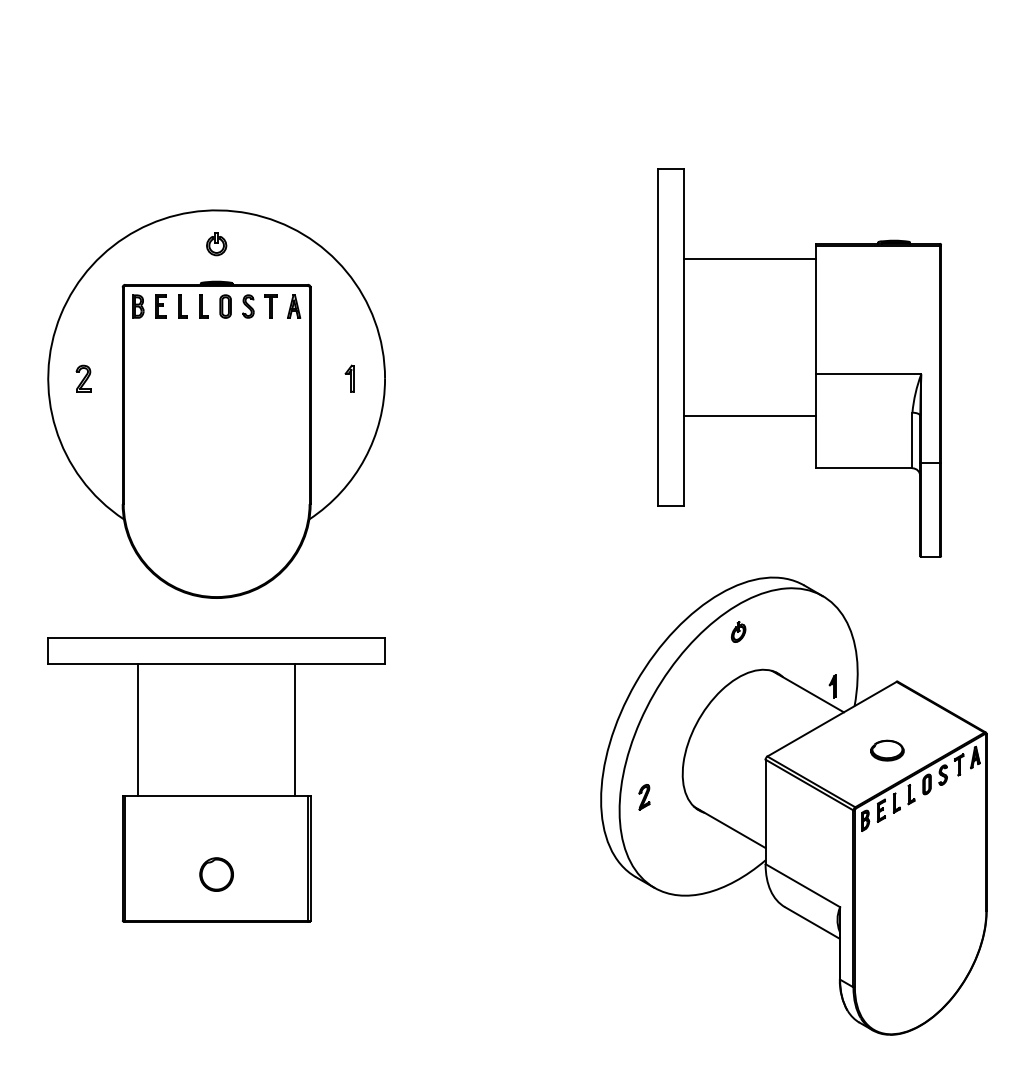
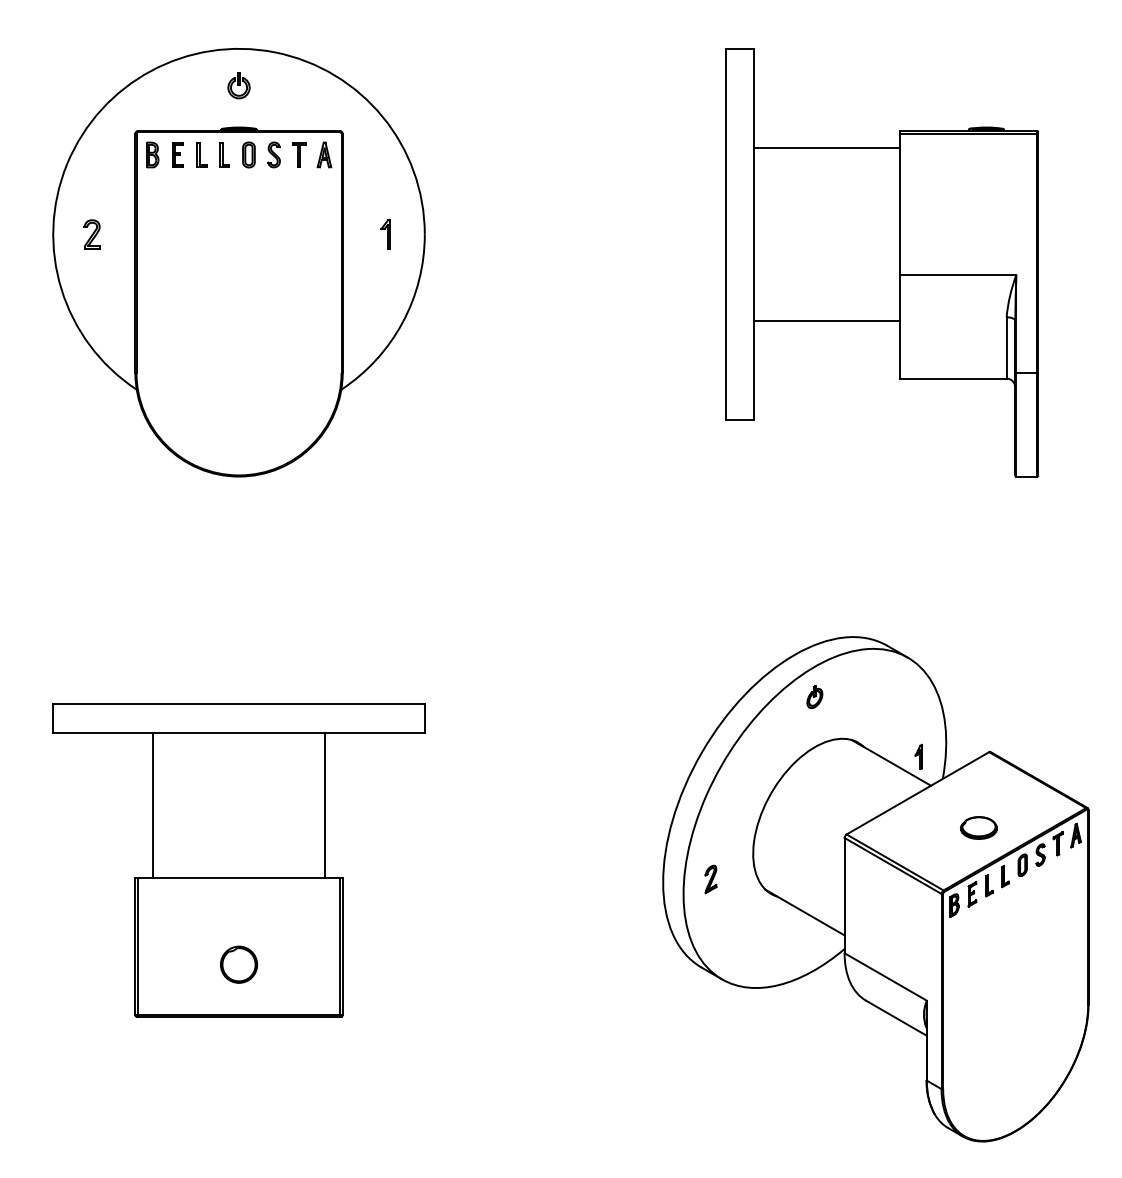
part: (799, 362) -> (882, 261), moved
part: (216, 403) -> (238, 261), moved

